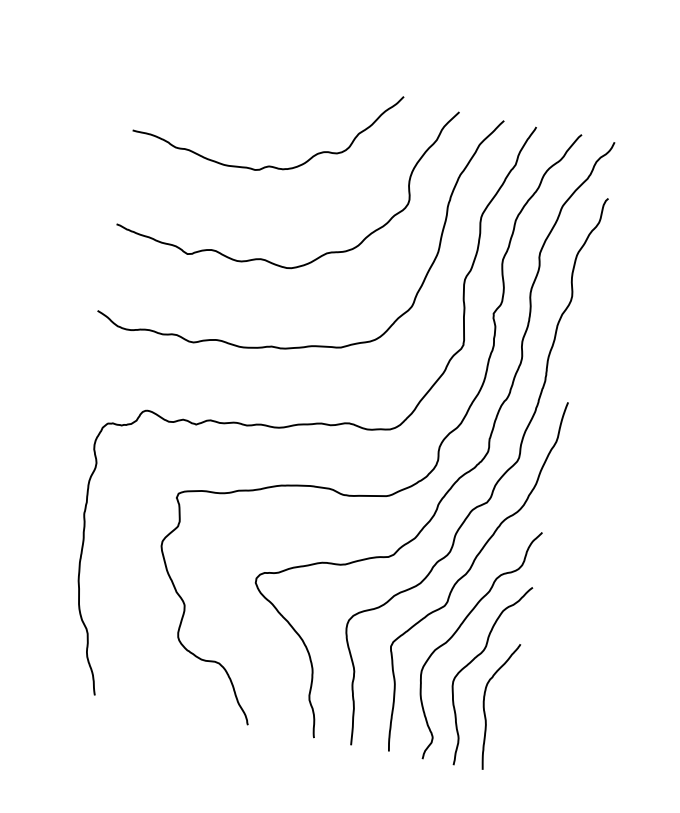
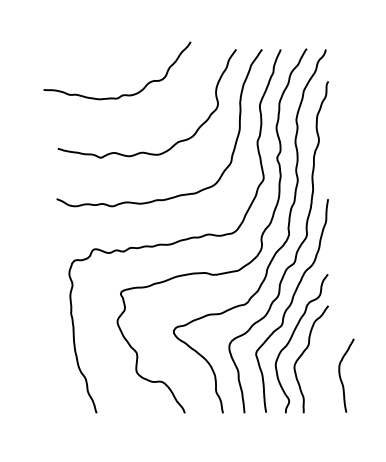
curve: (267, 164) -> (122, 94), moved
curve: (486, 707) -> (341, 377), moved

